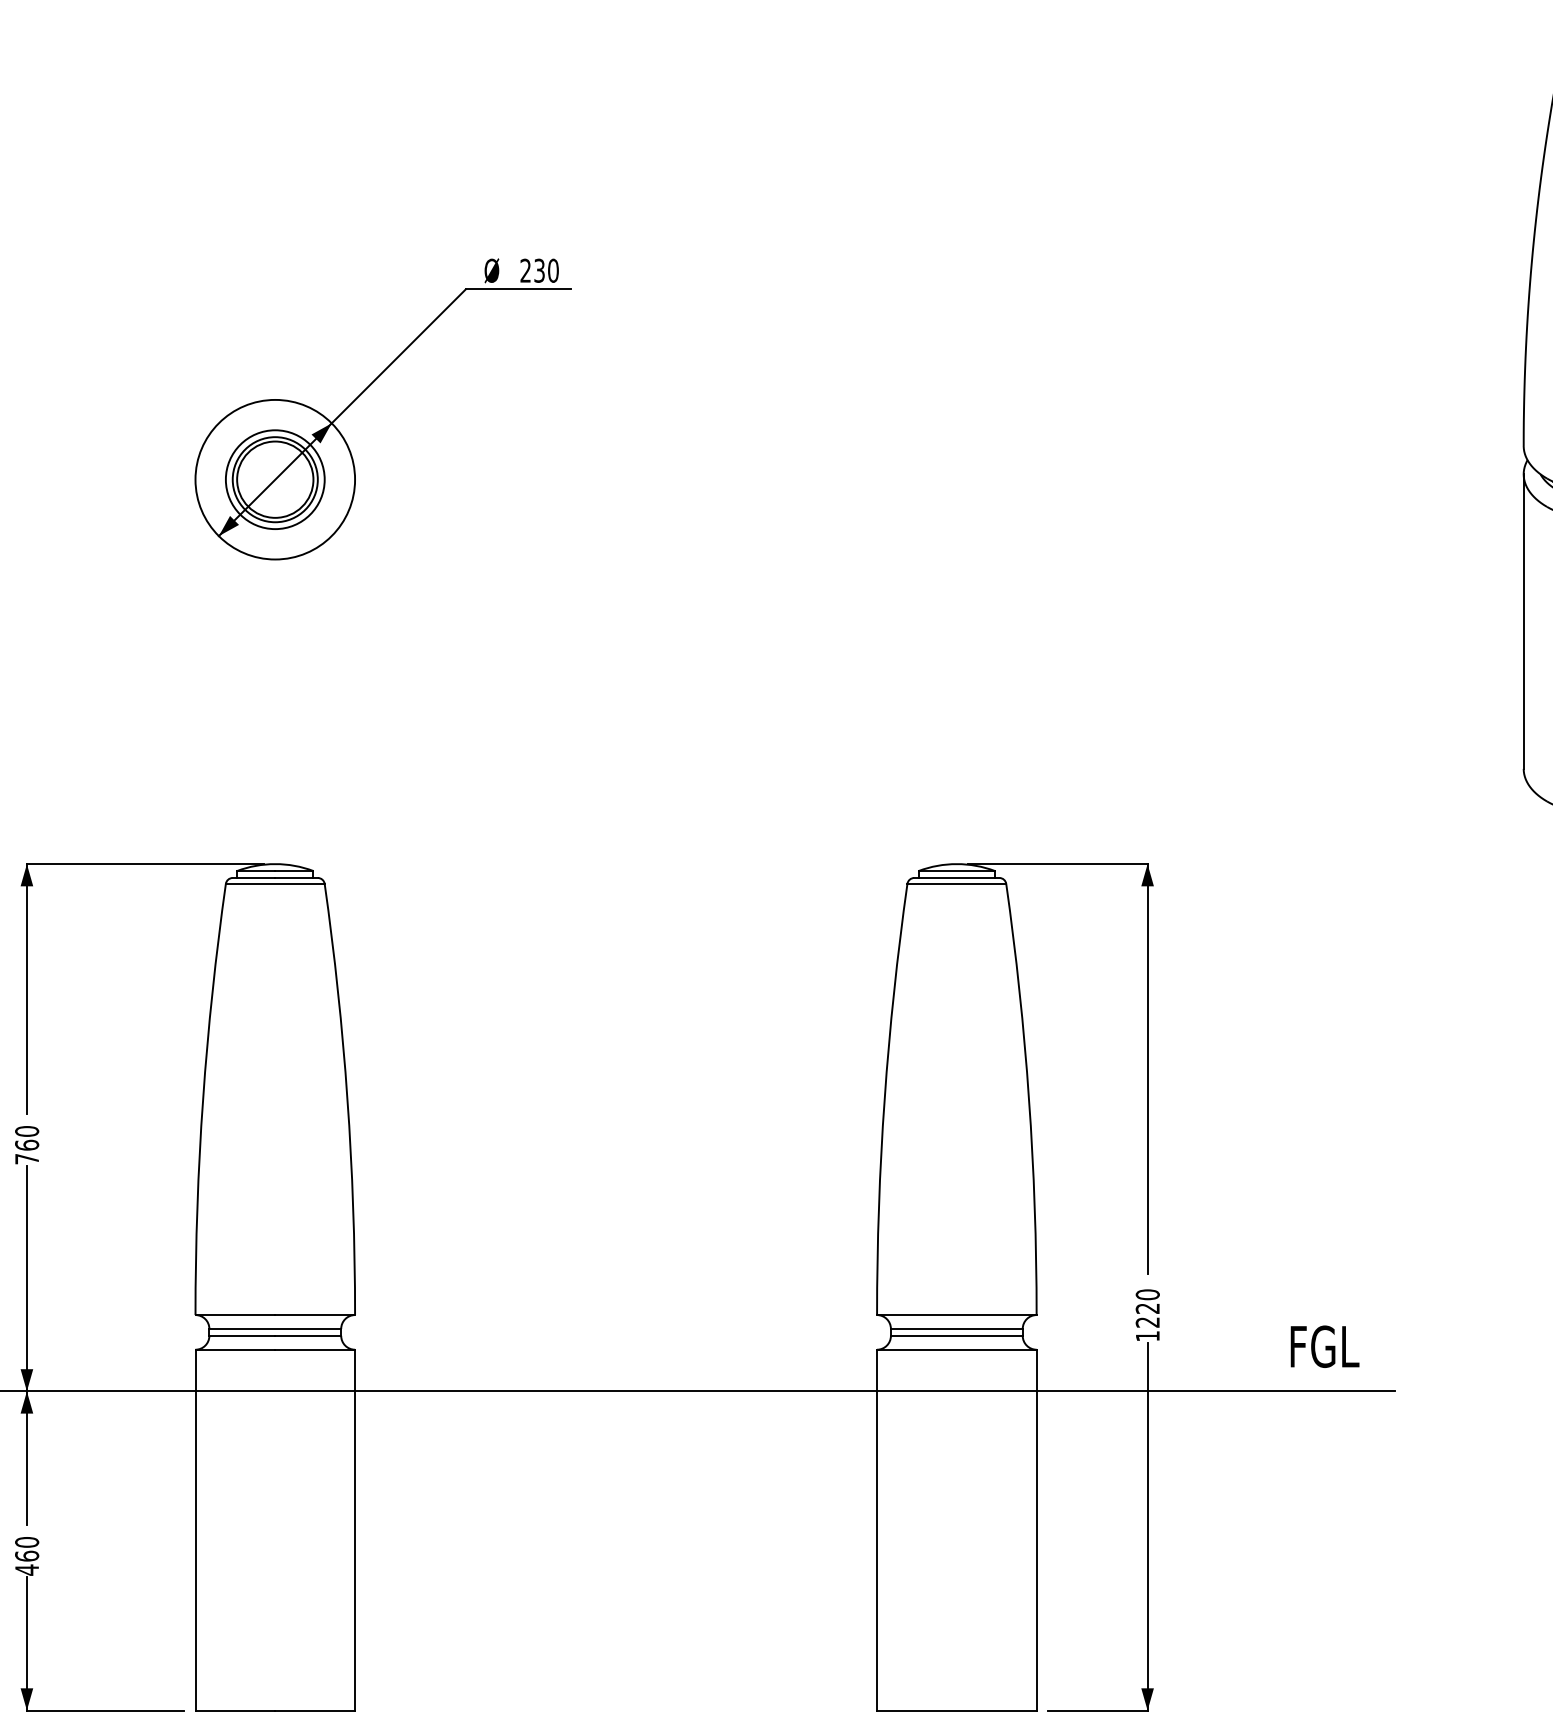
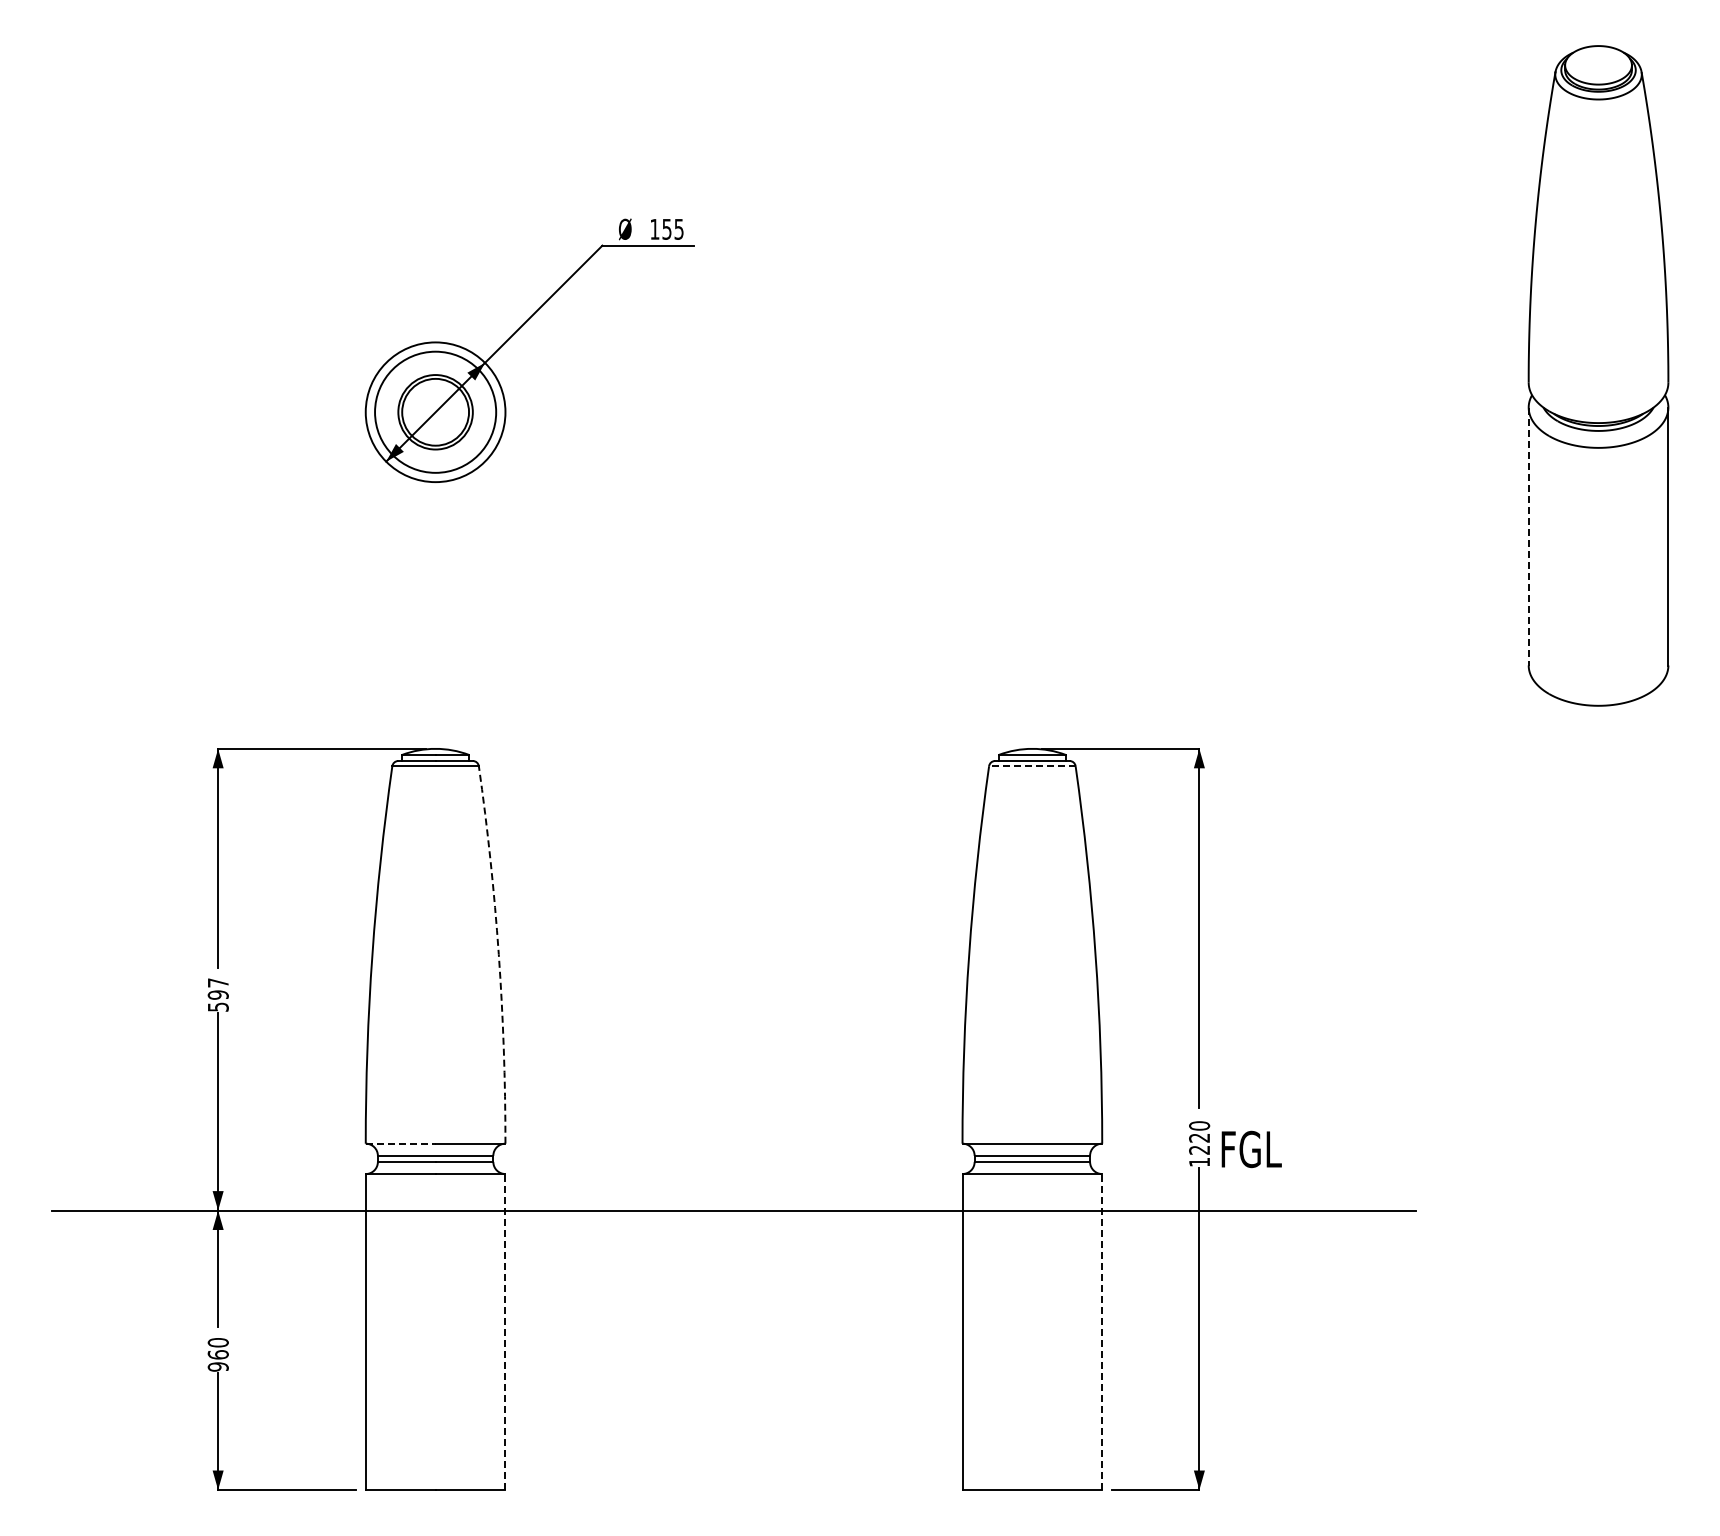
text: (538, 269) -> (666, 228), 230 -> 155
circle: (275, 479) -> (435, 412), size x1.4
line: (1523, 621) -> (1528, 536), solid -> dashed
line: (955, 884) -> (1031, 766), solid -> dashed
arc: (347, 1098) -> (498, 954), solid -> dashed
text: (26, 1144) -> (217, 994), 760 -> 597
line: (235, 1314) -> (400, 1143), solid -> dashed
text: (1324, 1346) -> (1251, 1149), moved
line: (355, 1530) -> (505, 1332), solid -> dashed
line: (1036, 1530) -> (1102, 1332), solid -> dashed
text: (26, 1570) -> (217, 1367), 460 -> 960

